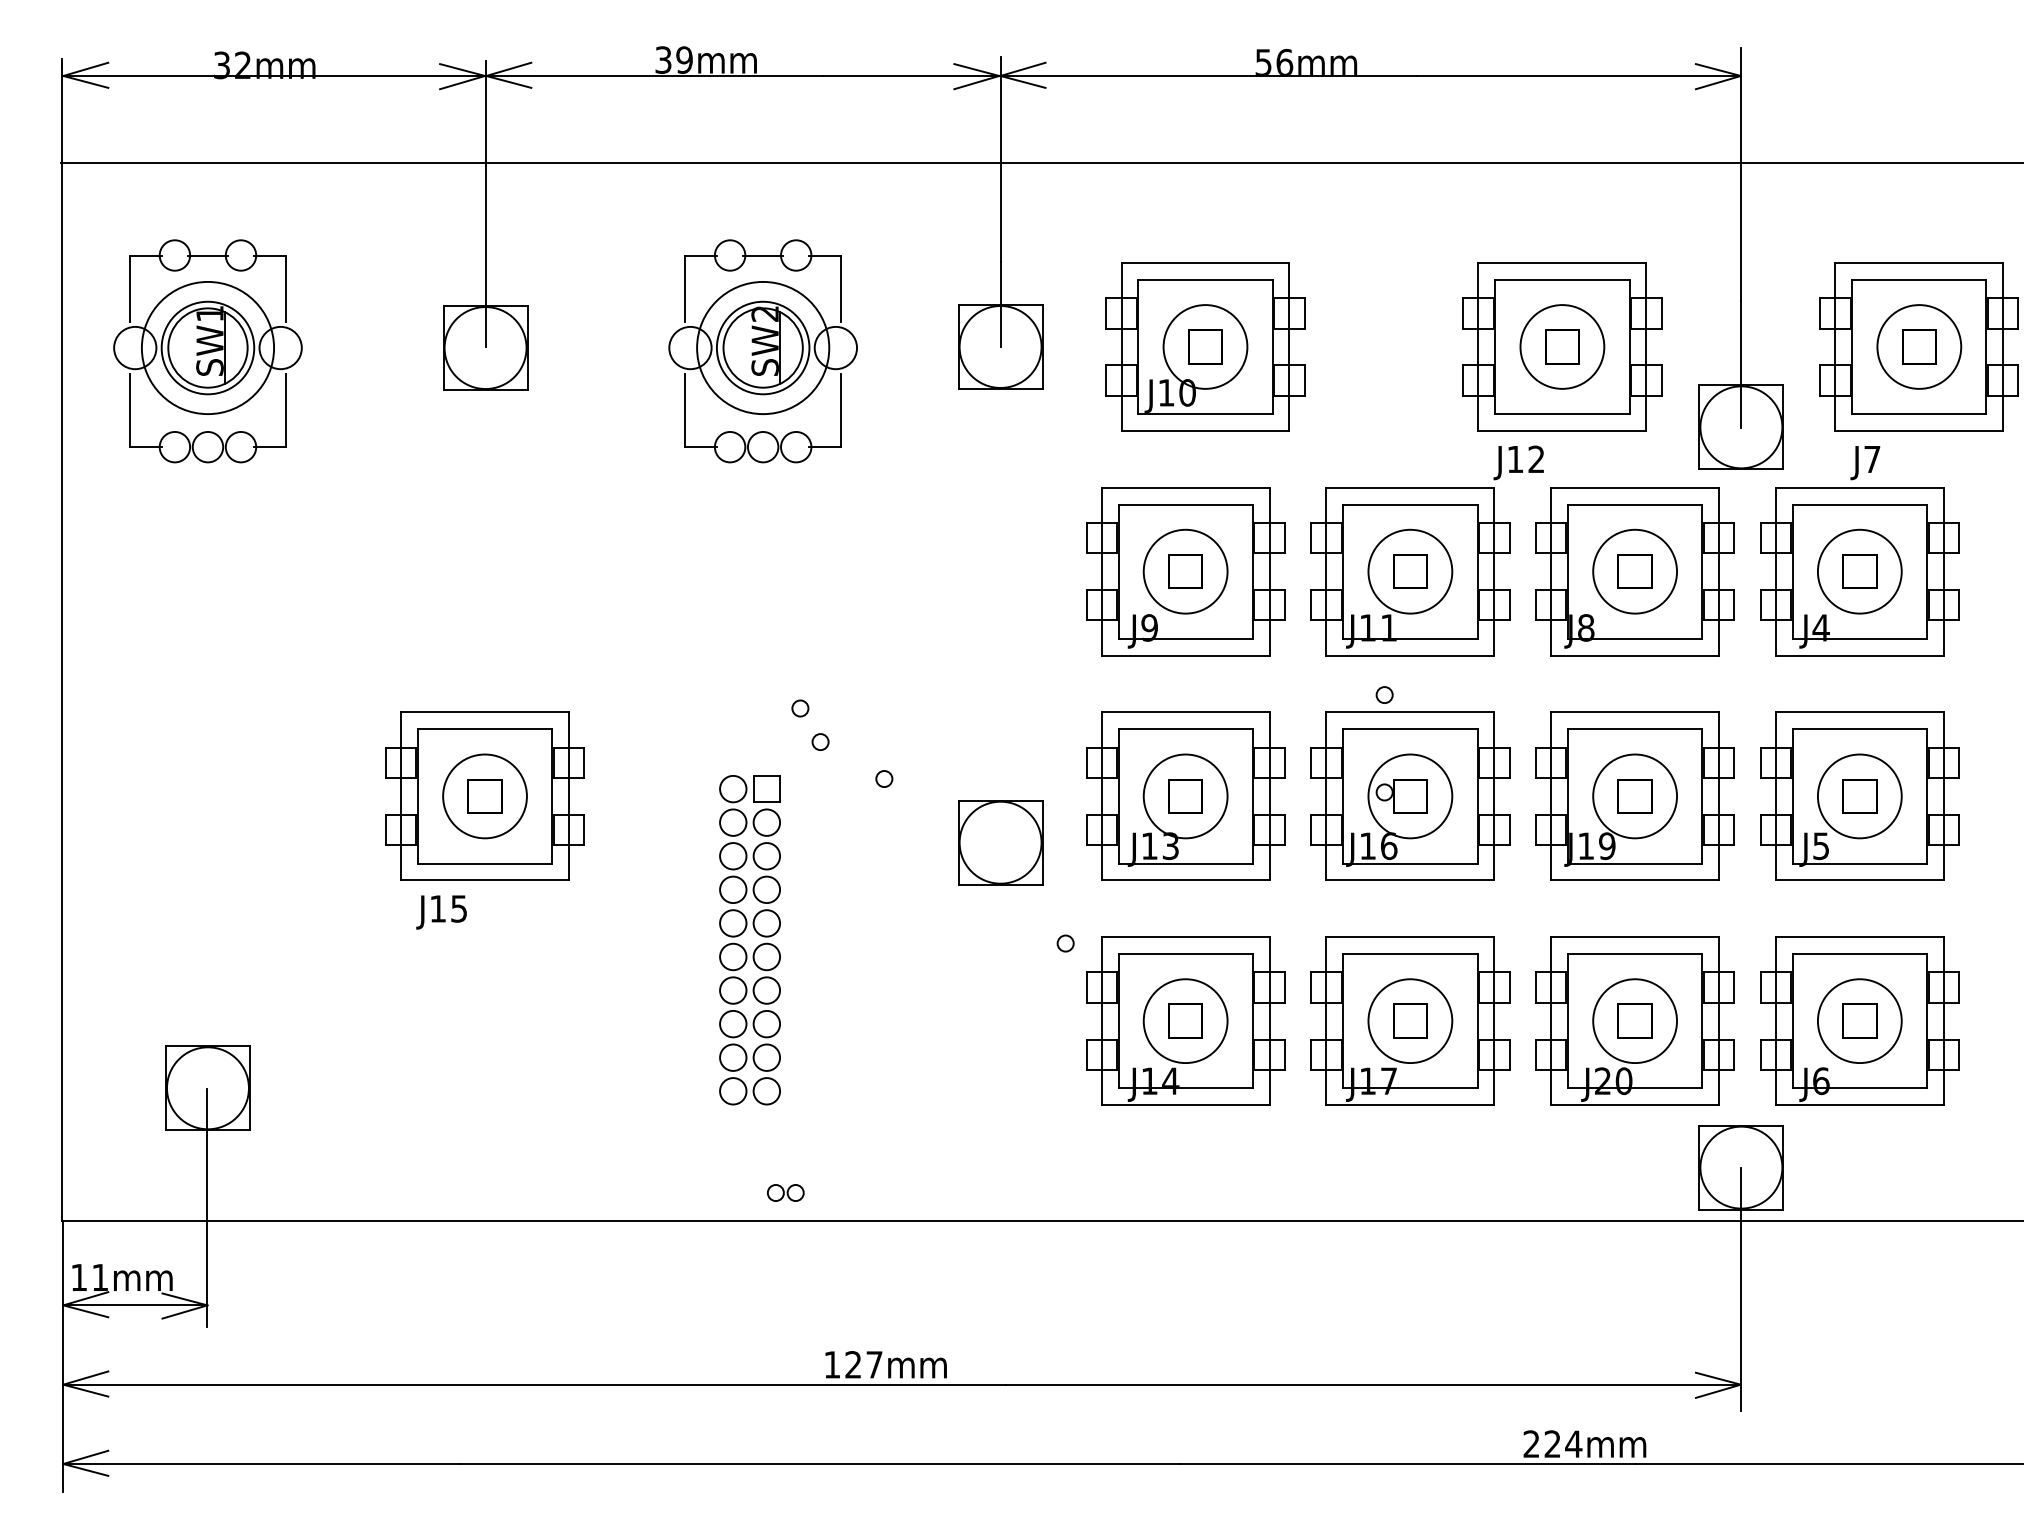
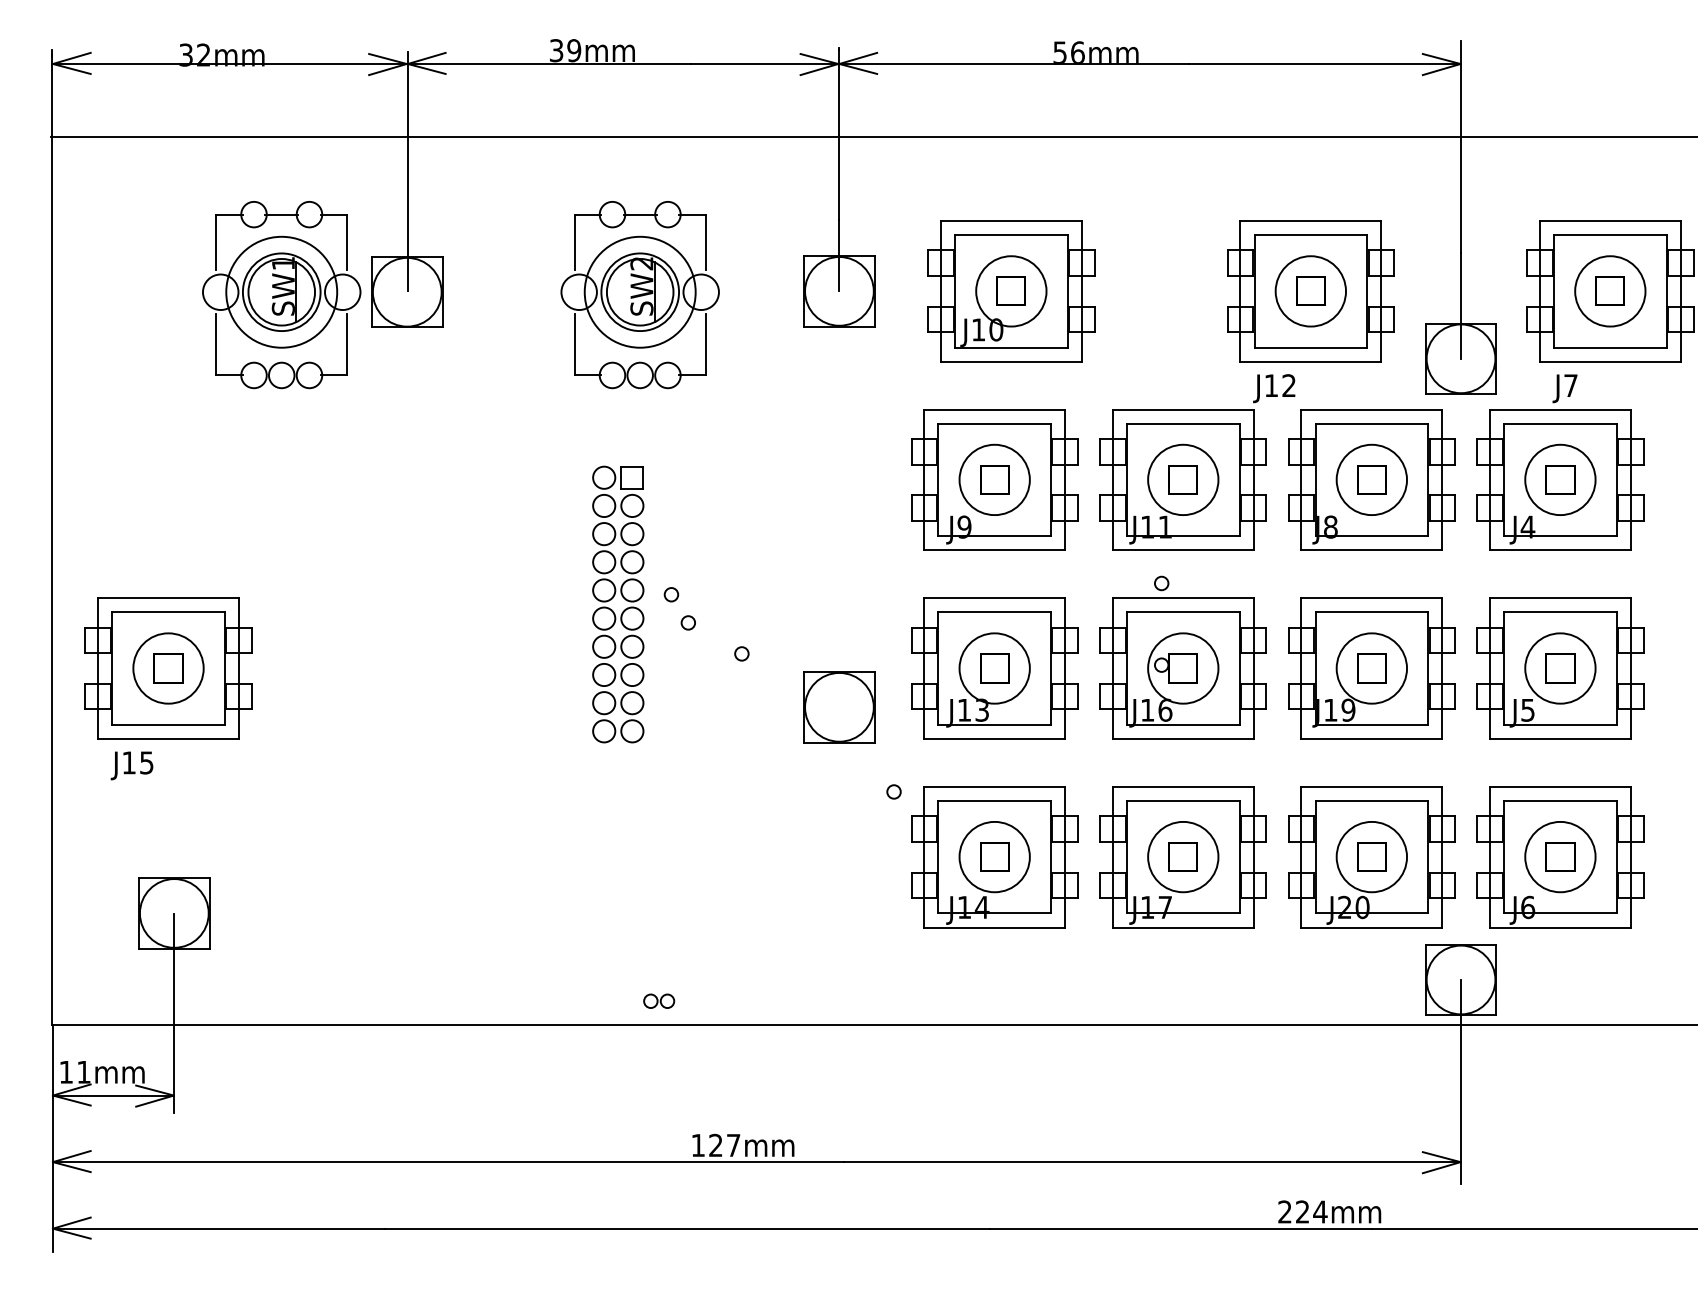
part: (207, 351) -> (281, 295), moved
part: (484, 820) -> (168, 688), moved
part: (743, 933) -> (612, 598), moved

